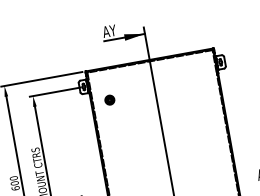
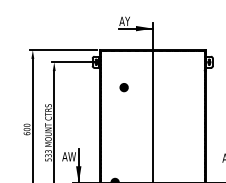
part: (109, 100) -> (123, 87), moved

